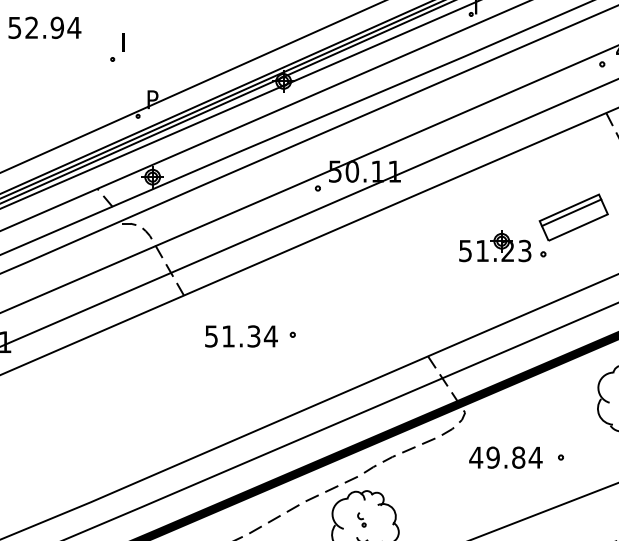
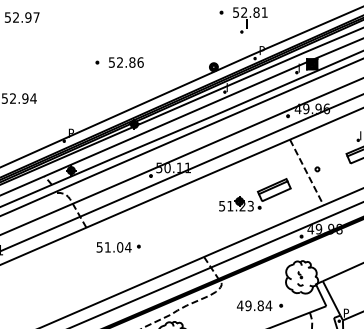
part: (115, 48) -> (53, 108), removed
text: (254, 336) -> (120, 247), 51.34 -> 51.04
part: (518, 456) -> (260, 305), moved

